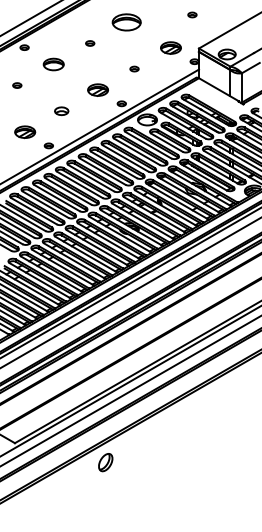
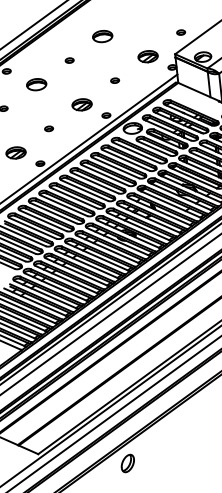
part: (192, 14) -> (181, 32), moved
part: (126, 22) -> (102, 36), size x0.71
part: (61, 110) -> (48, 128), size x0.62

